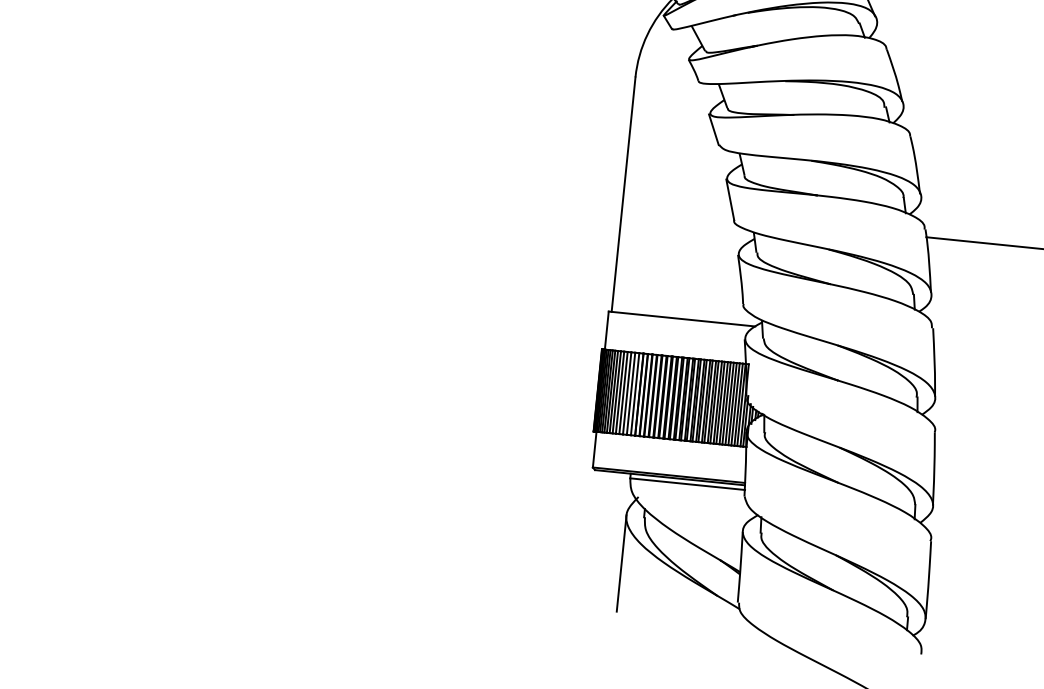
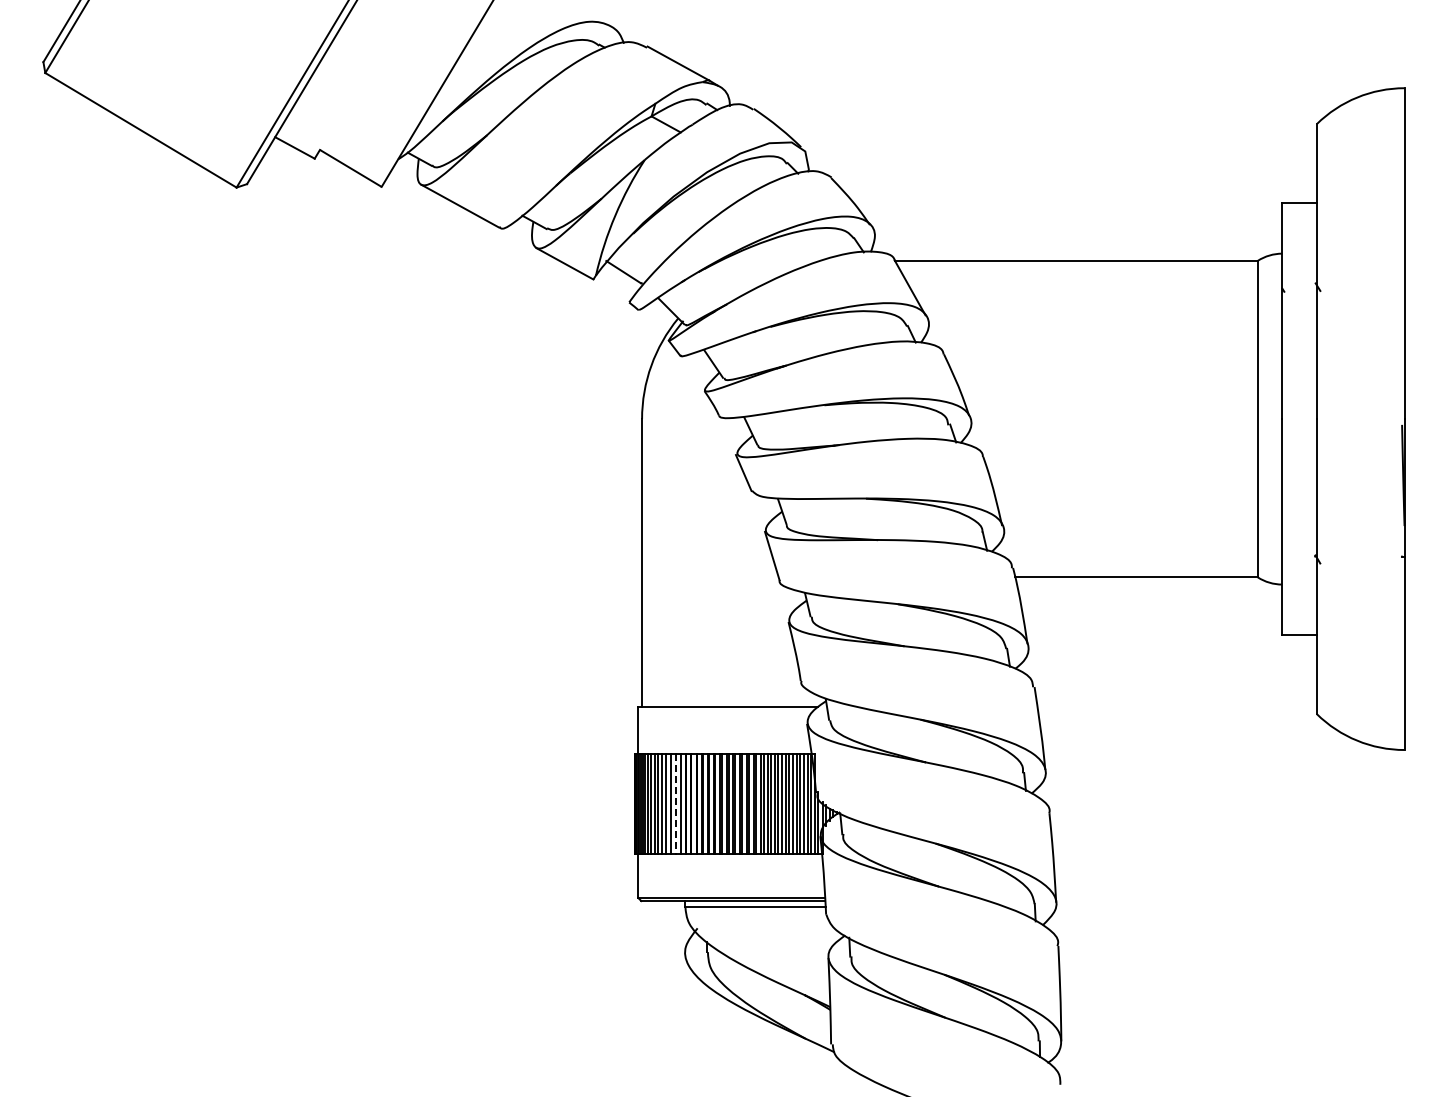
line: (630, 394) -> (675, 804), solid -> dashed
line: (621, 563) -> (685, 1011), removed

